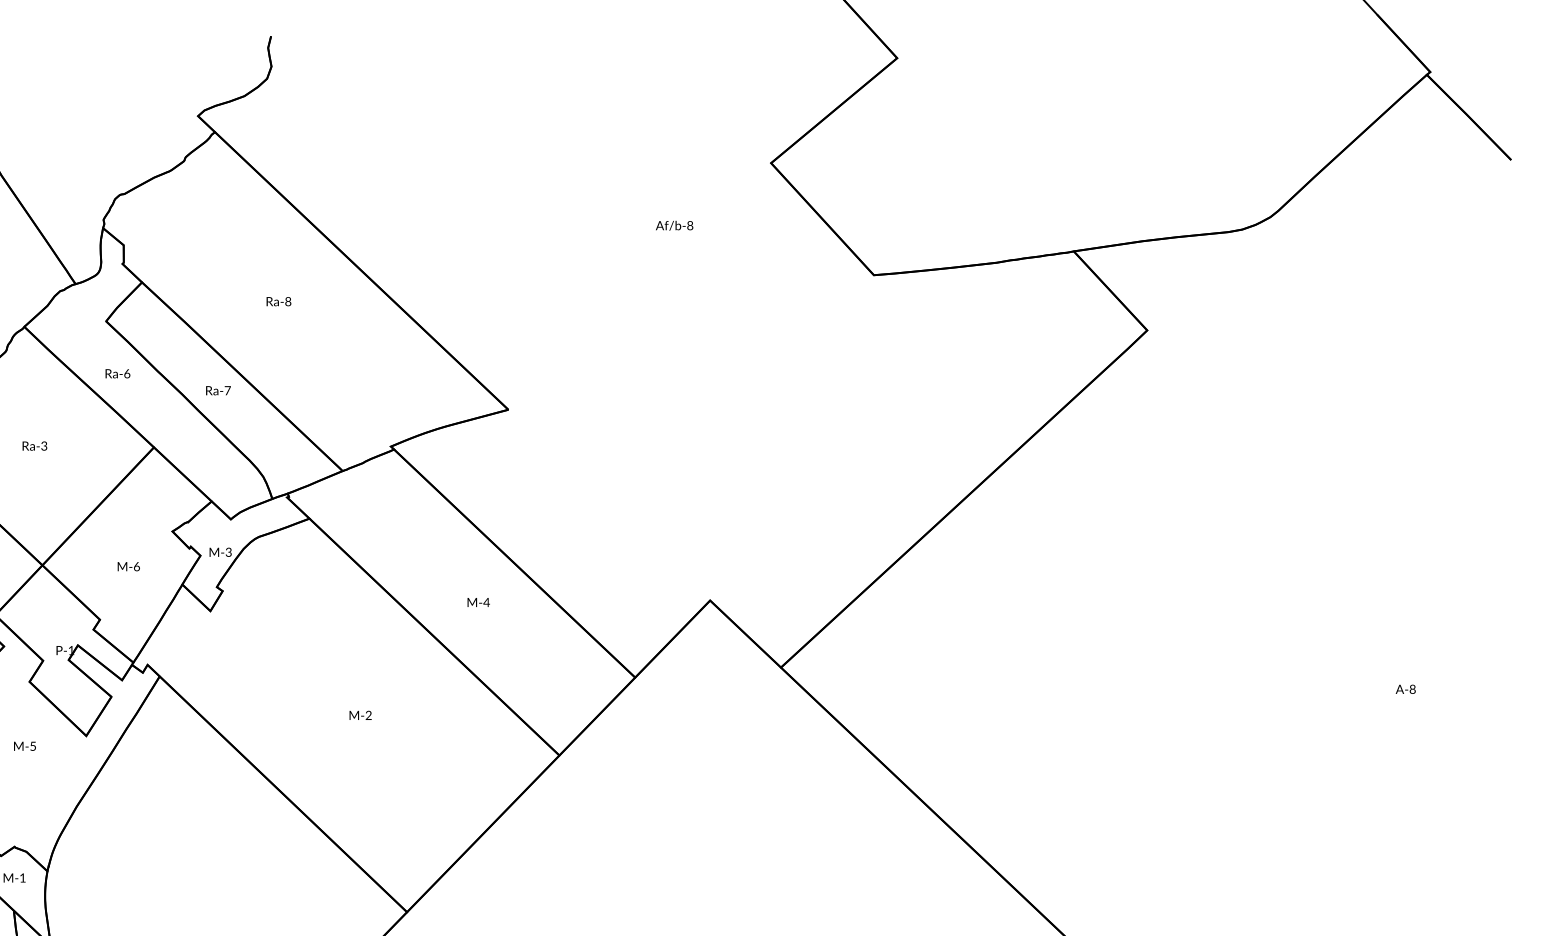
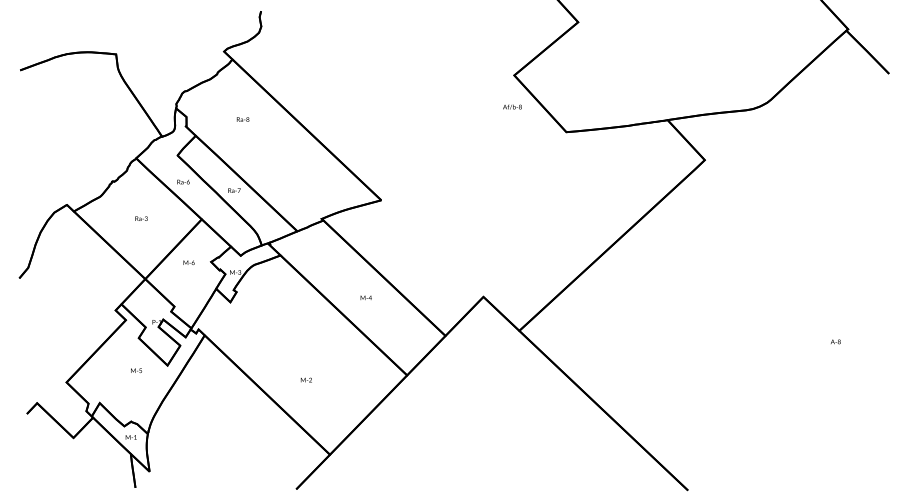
text: (674, 224) -> (512, 106), moved
text: (277, 301) -> (242, 119), moved
text: (127, 566) -> (188, 262), moved
text: (358, 714) -> (305, 379), moved

